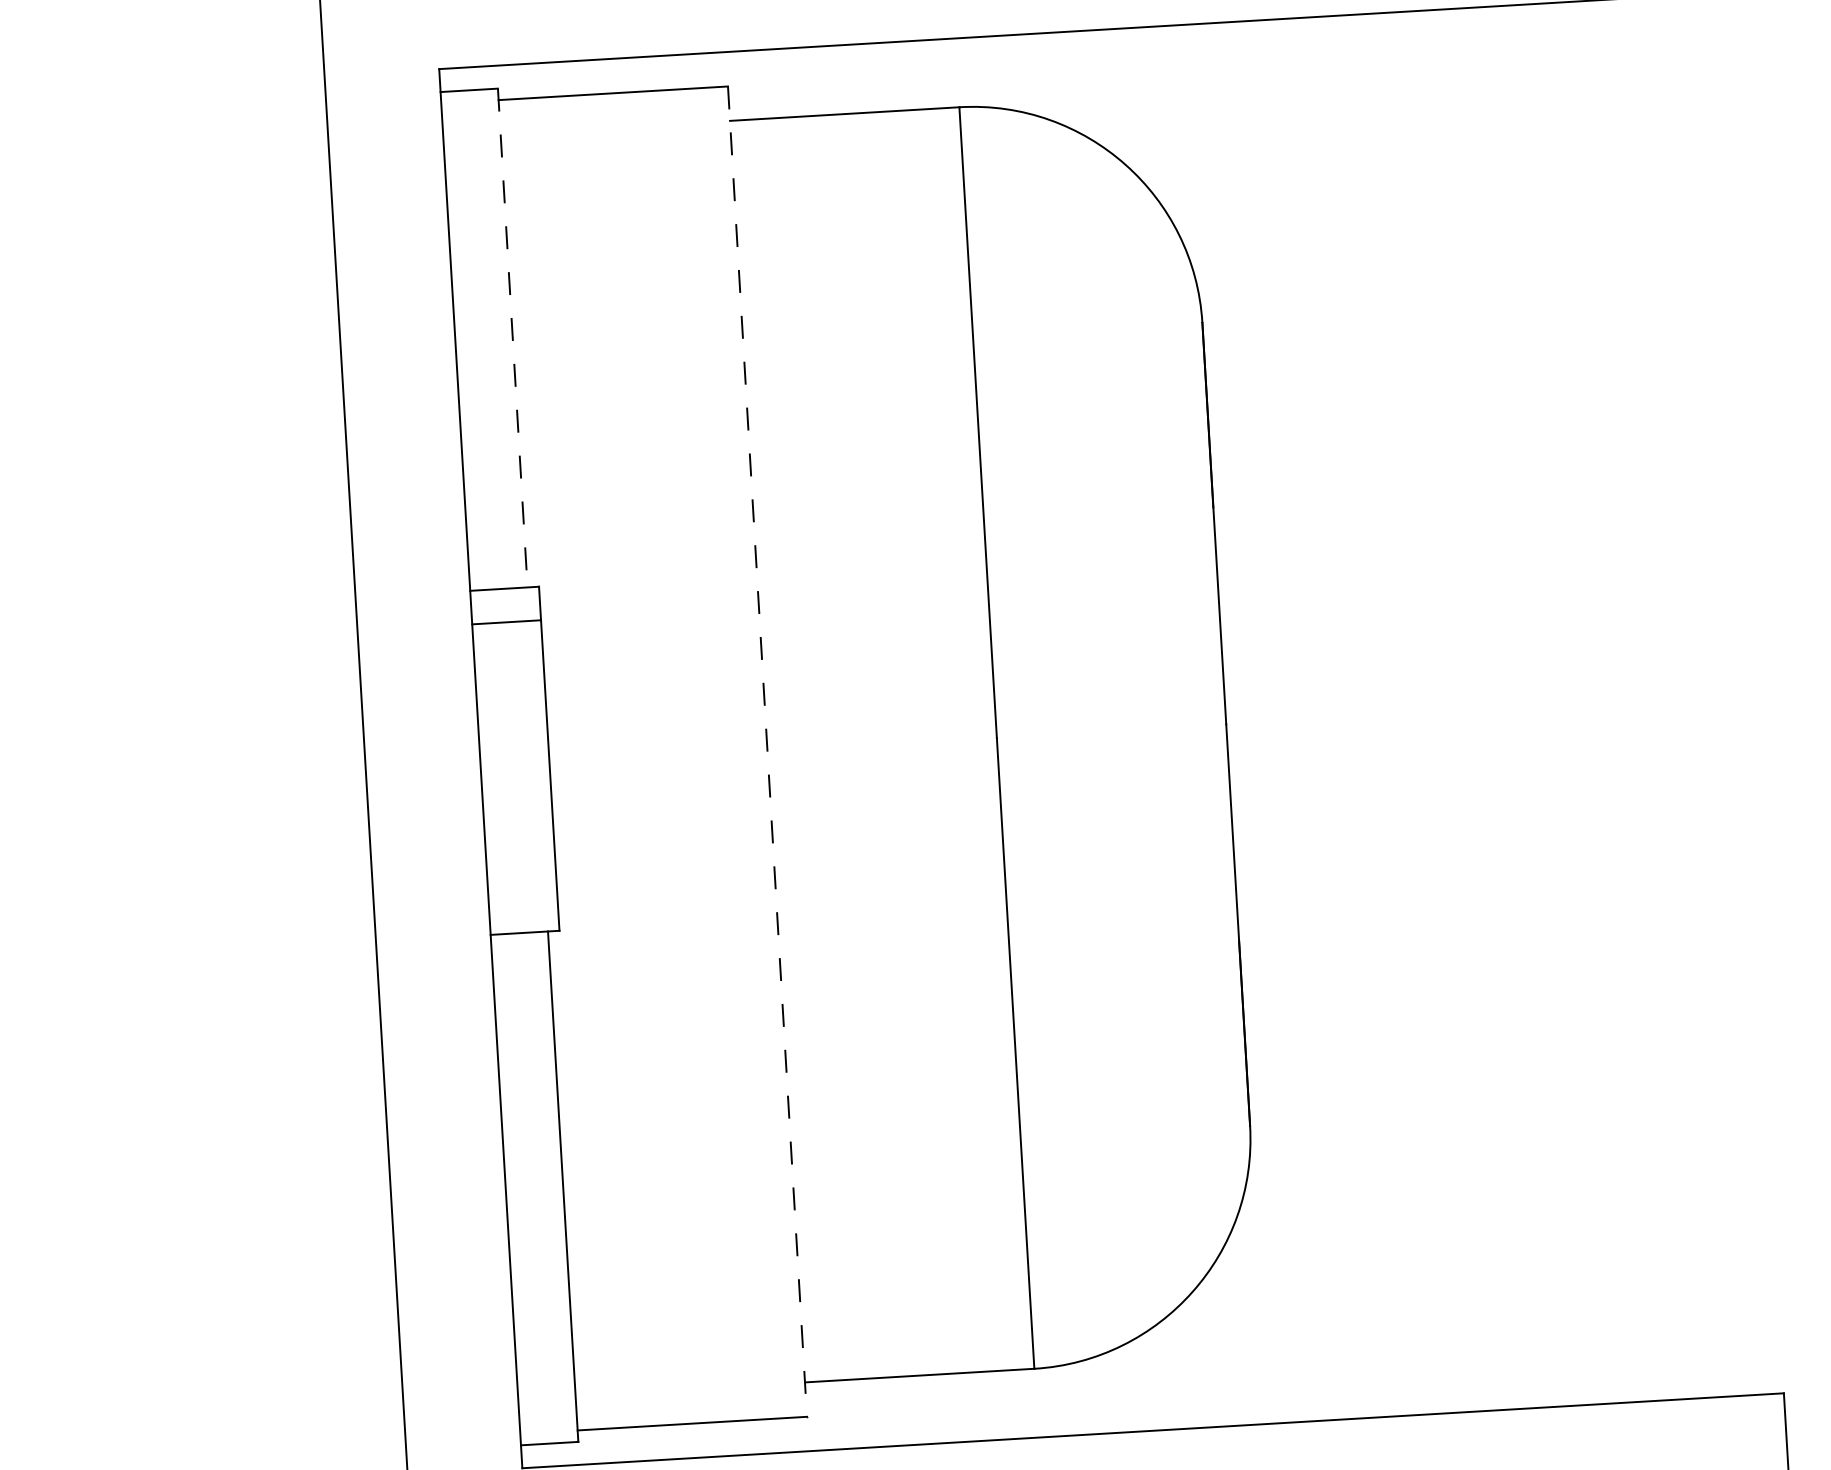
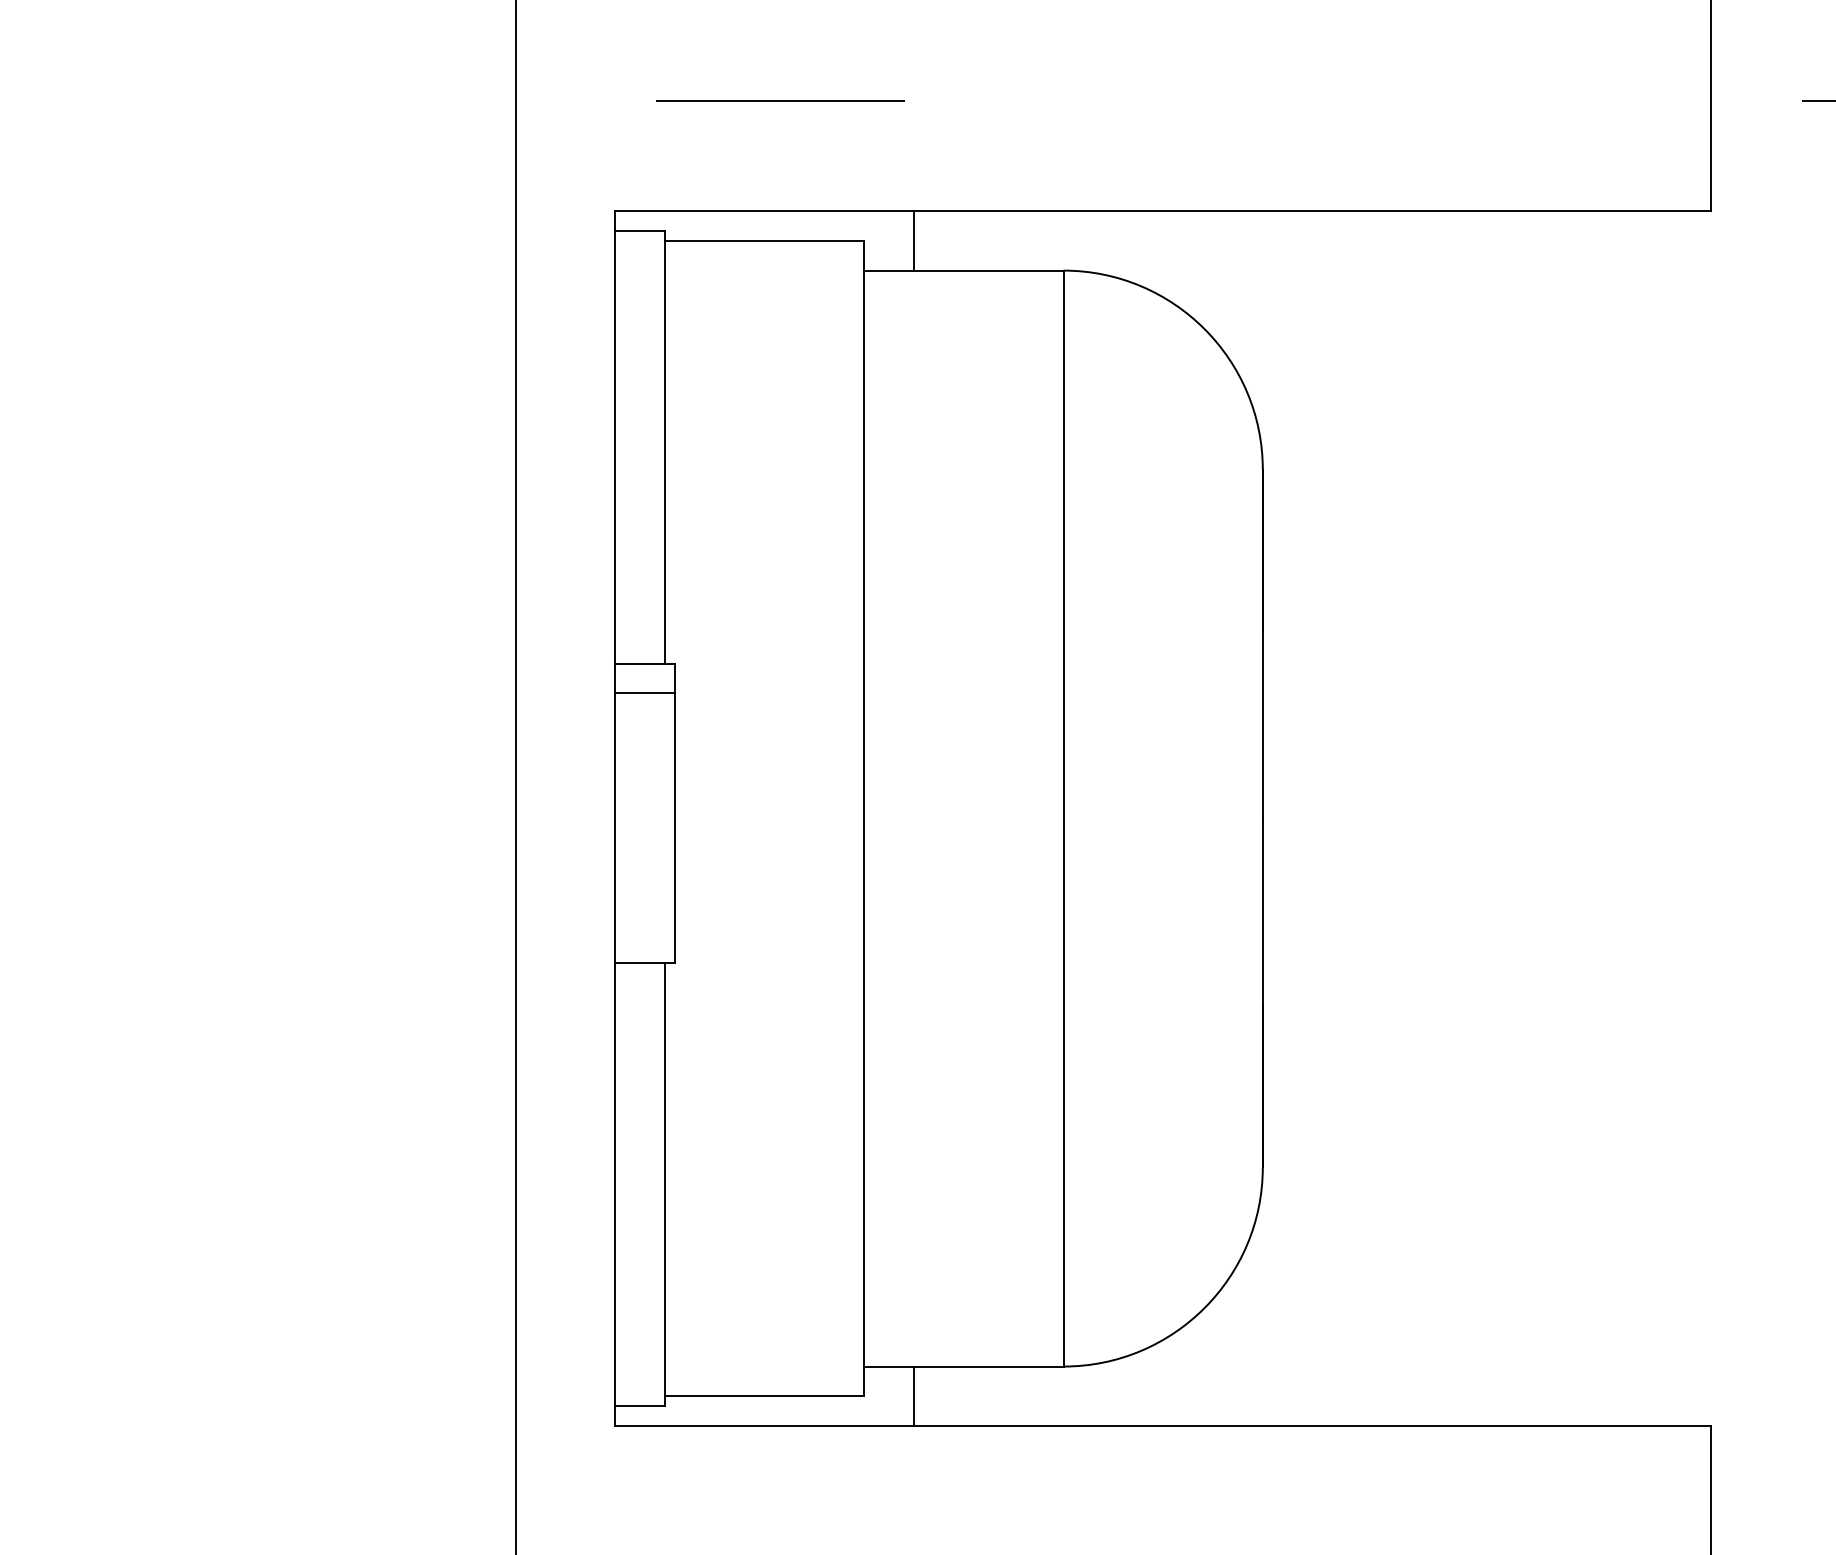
line: (785, 82) -> (914, 240), added
line: (513, 338) -> (665, 447), dashed -> solid
line: (767, 751) -> (864, 818), dashed -> solid
line: (864, 1413) -> (914, 1396), added

